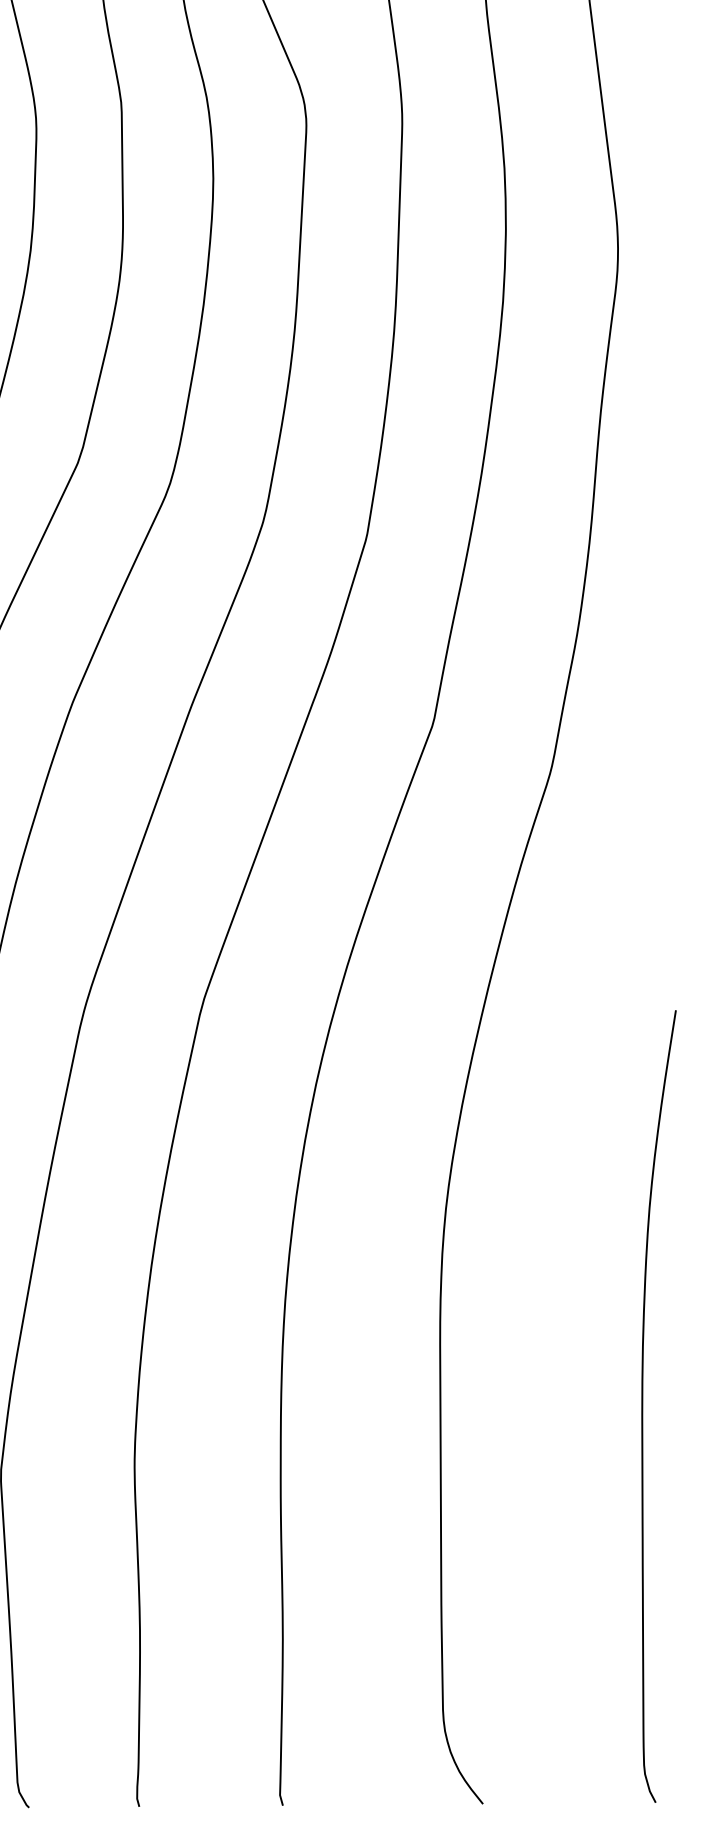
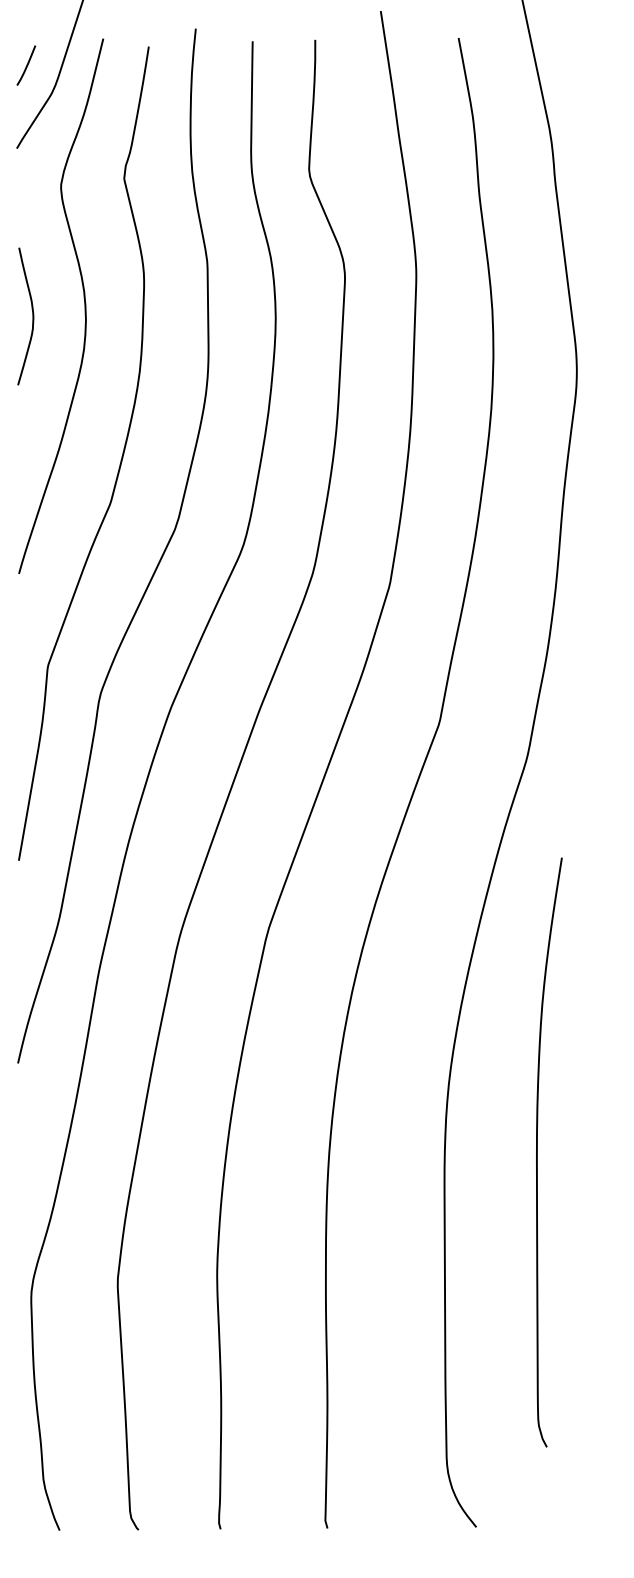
curve: (643, 1406) -> (537, 1152), moved

